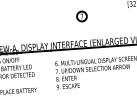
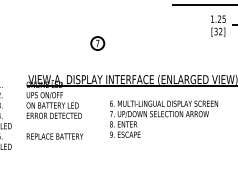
part: (81, 16) -> (97, 43), moved

